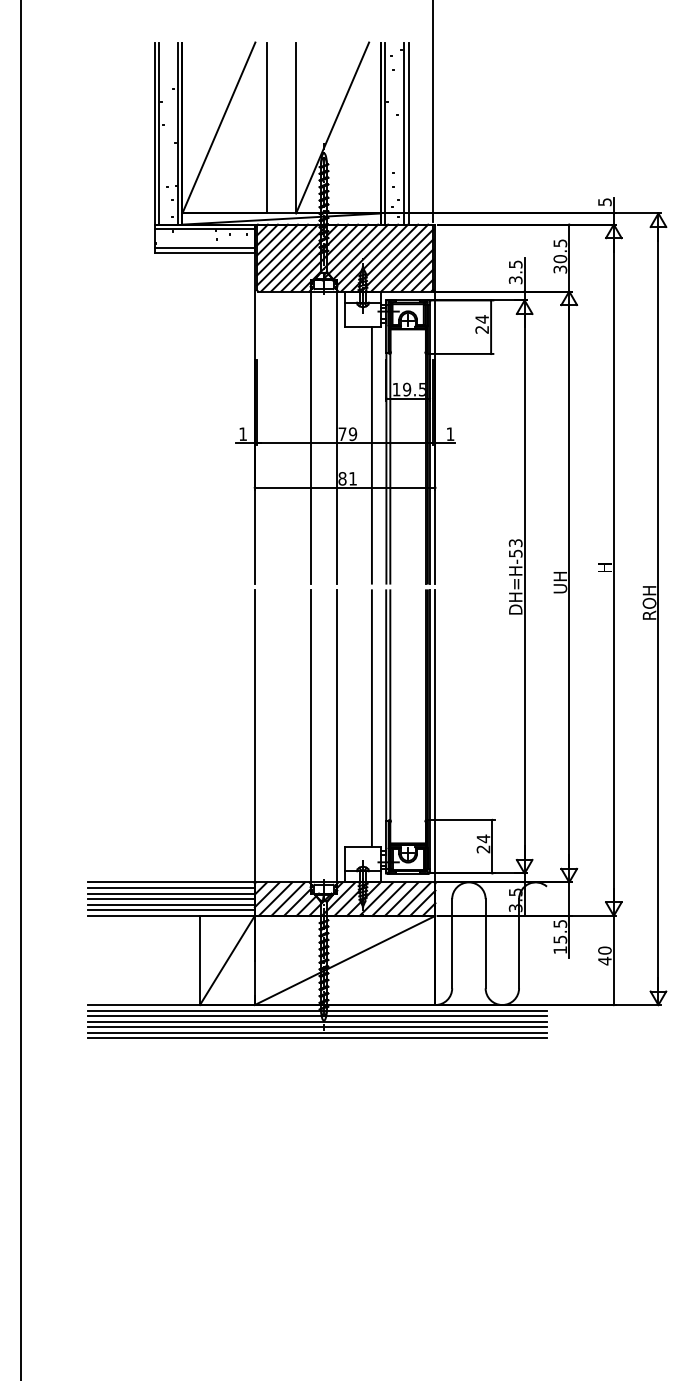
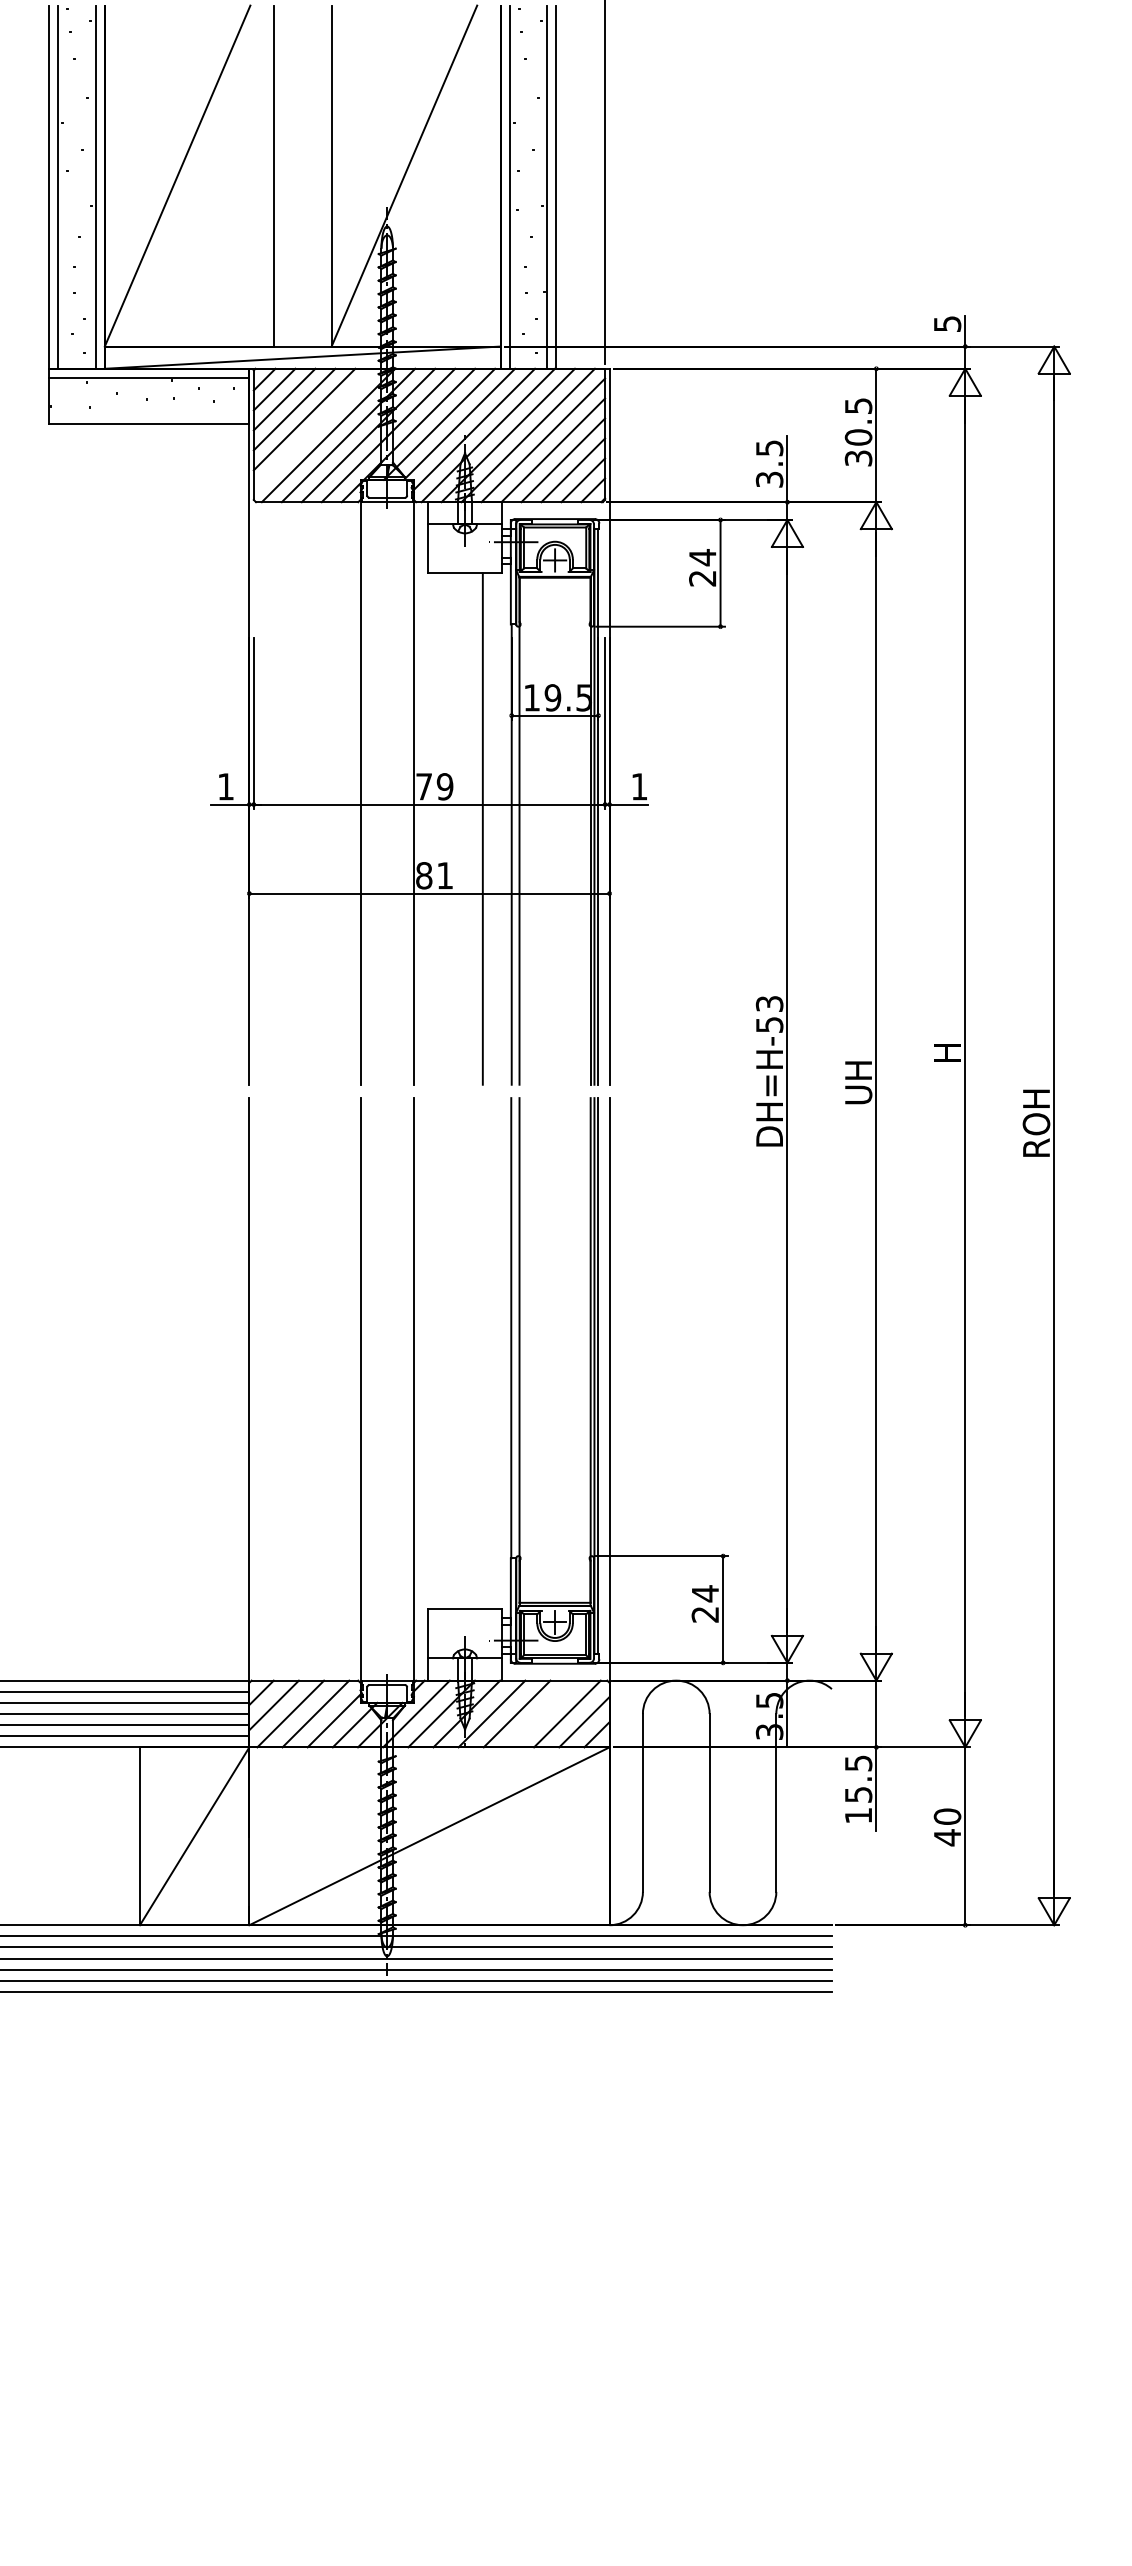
line: (204, 248) -> (148, 416), removed
line: (287, 254) -> (314, 428), removed
line: (371, 718) -> (481, 1353), removed
line: (401, 898) -> (541, 1712), removed

